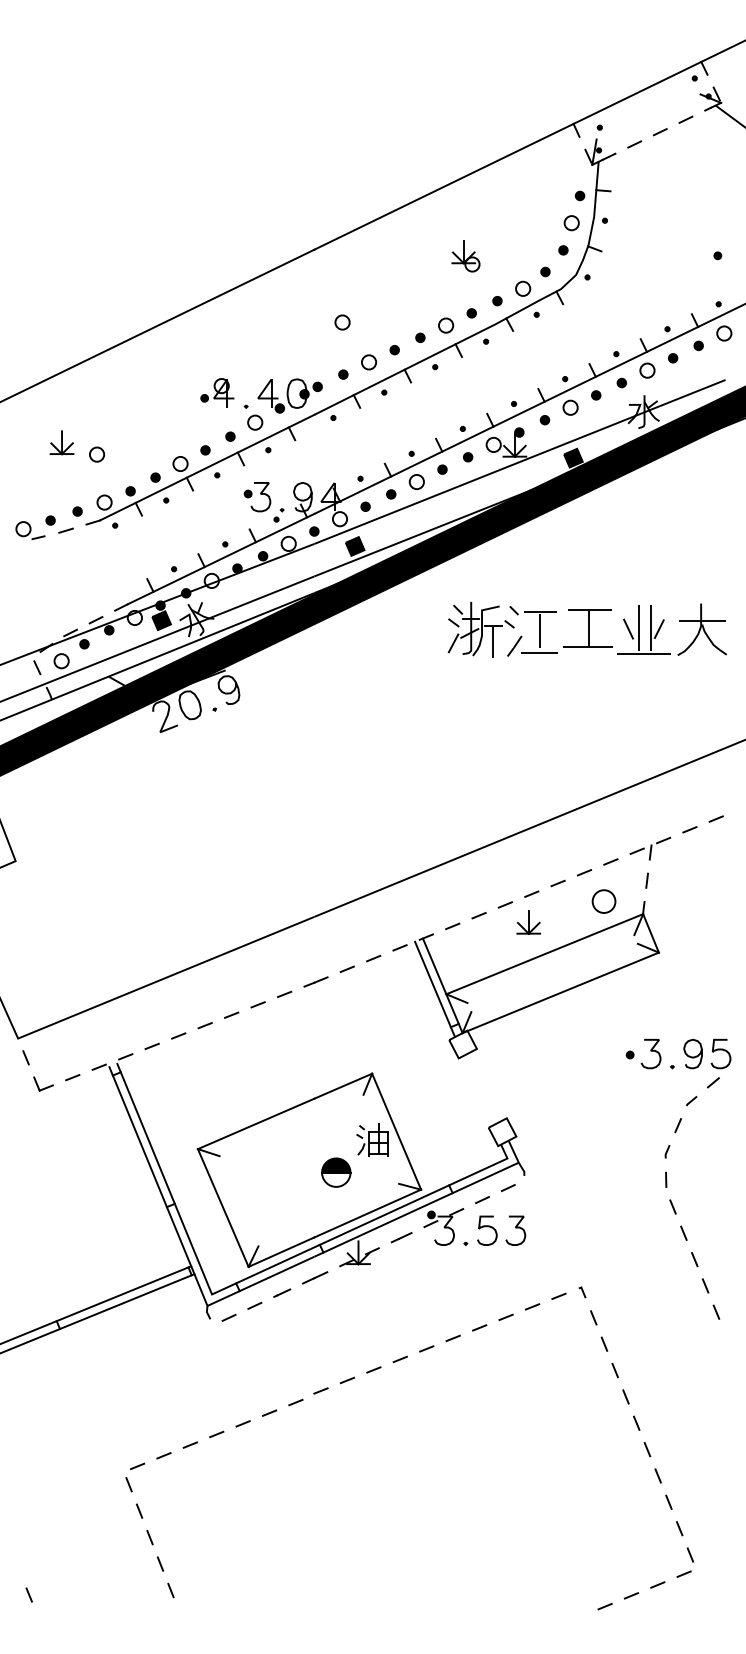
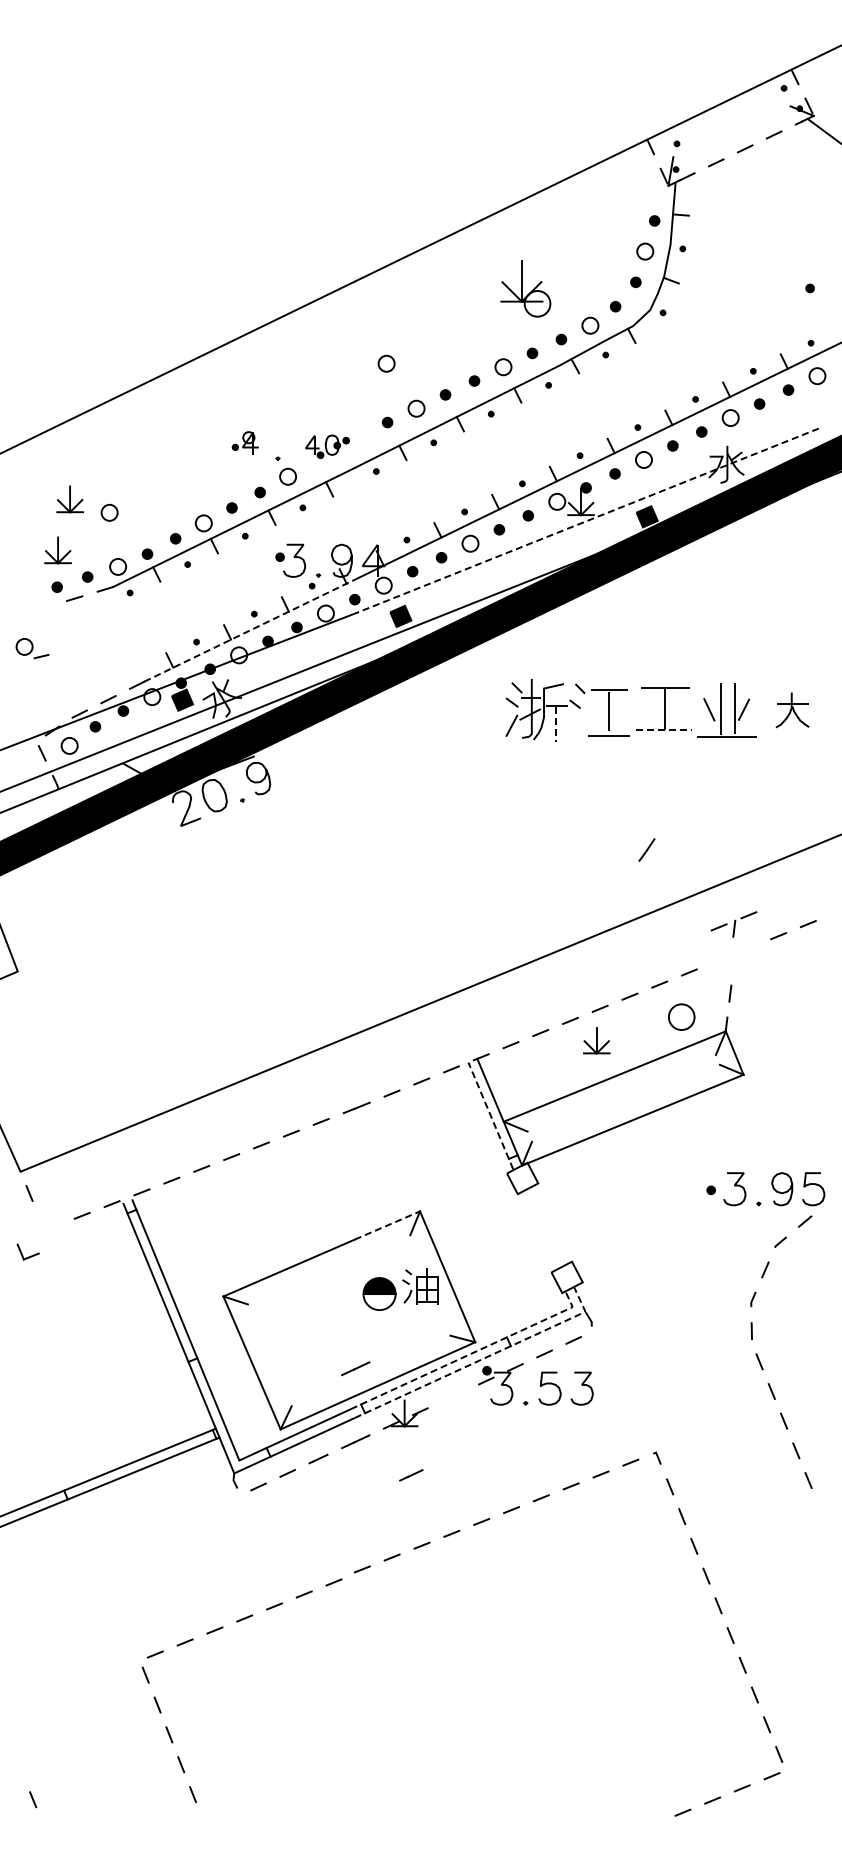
part: (465, 255) -> (525, 288), size x1.6
part: (217, 392) -> (245, 442), size x0.7
part: (290, 395) -> (327, 446), size x0.6
line: (519, 462) -> (586, 521), solid -> dashed
part: (50, 488) -> (57, 550), added
part: (30, 530) -> (32, 648), moved
line: (221, 558) -> (249, 630), solid -> dashed
part: (702, 628) -> (792, 709), size x0.6
line: (493, 643) -> (556, 725), solid -> dashed
line: (514, 645) -> (646, 849), moved
line: (588, 647) -> (664, 730), solid -> dashed
part: (649, 848) -> (733, 924), moved
line: (434, 988) -> (490, 1115), solid -> dashed
part: (42, 1083) -> (27, 1251), moved
line: (343, 1086) -> (387, 1225), solid -> dashed
part: (336, 1172) -> (379, 1293), moved
line: (416, 1200) -> (470, 1354), solid -> dashed
line: (428, 1204) -> (483, 1358), solid -> dashed
line: (314, 1212) -> (355, 1368), added
line: (401, 1237) -> (411, 1475), moved

